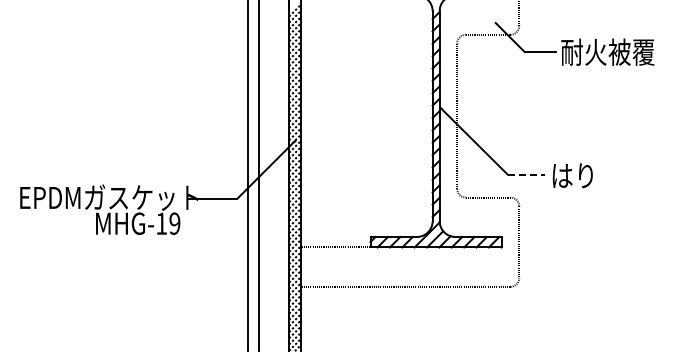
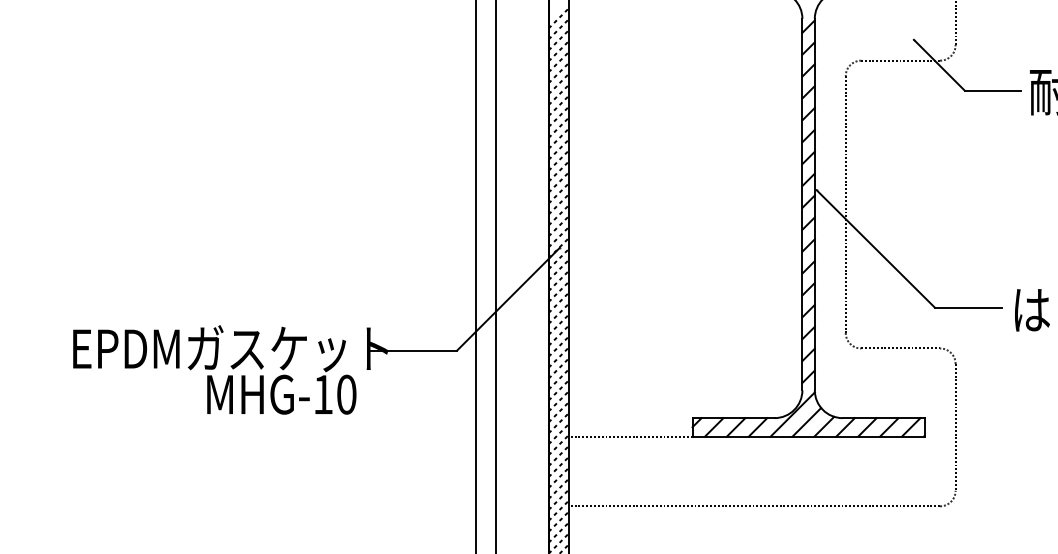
line: (526, 174) -> (968, 307), dashed -> solid
text: (174, 223) -> (345, 394), MHG-19 -> MHG-10

